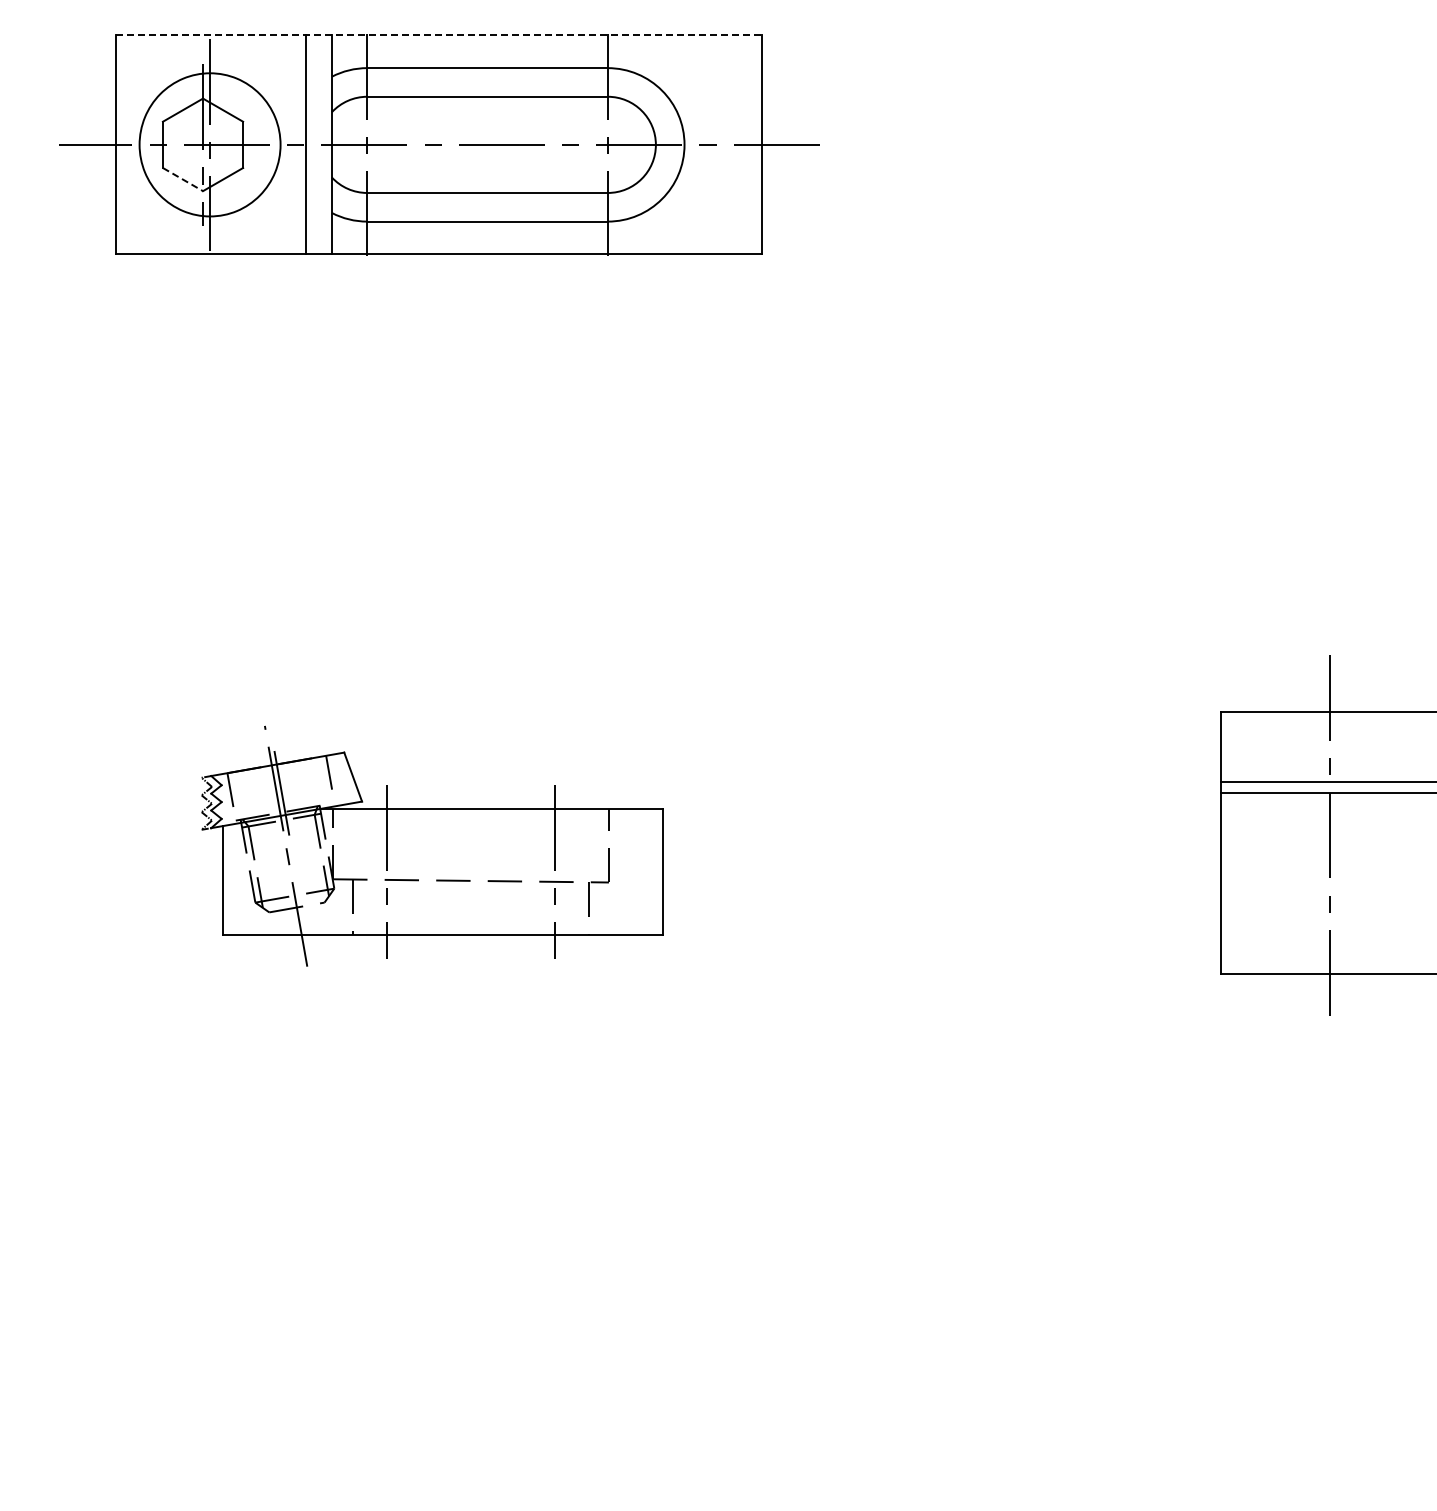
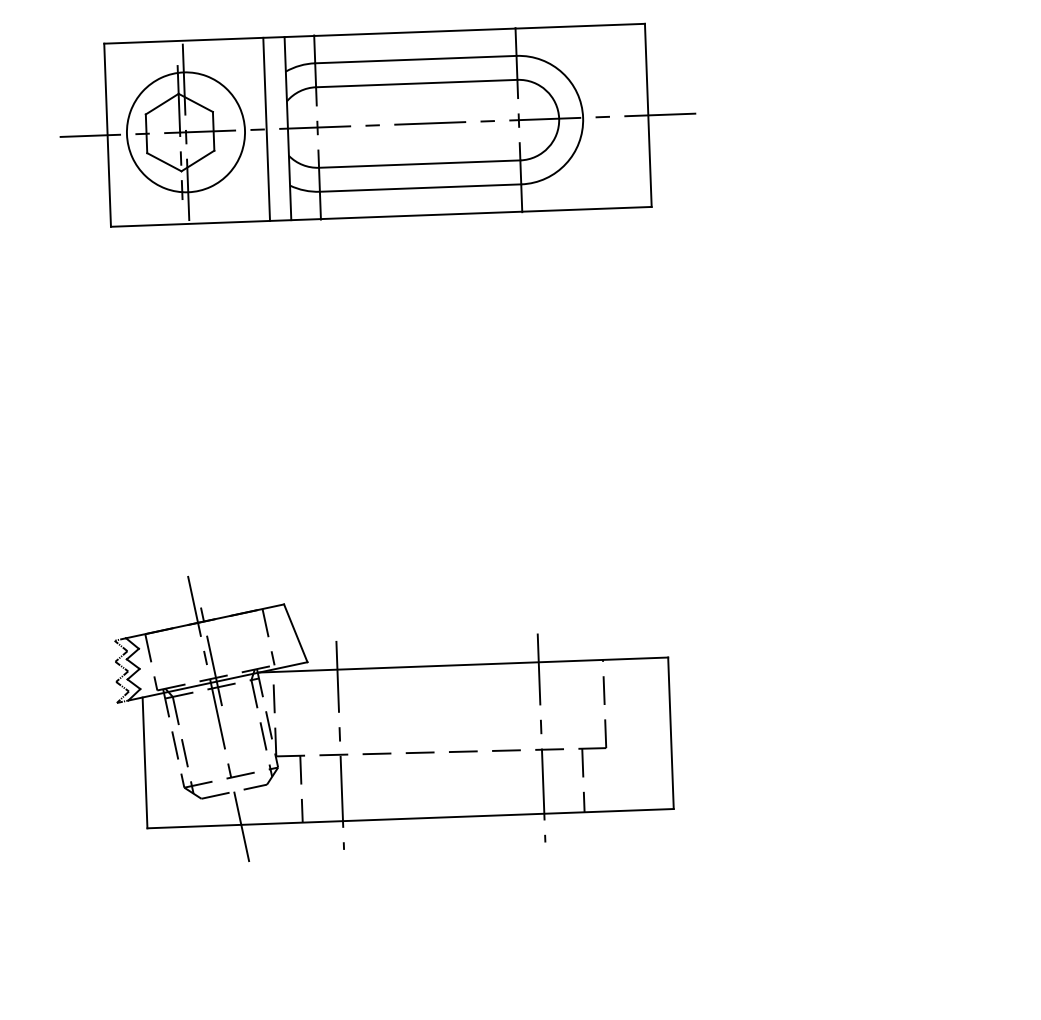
line: (439, 35) -> (374, 33), dashed -> solid
line: (183, 179) -> (164, 162), dashed -> solid
part: (432, 846) -> (393, 712), size x1.43

